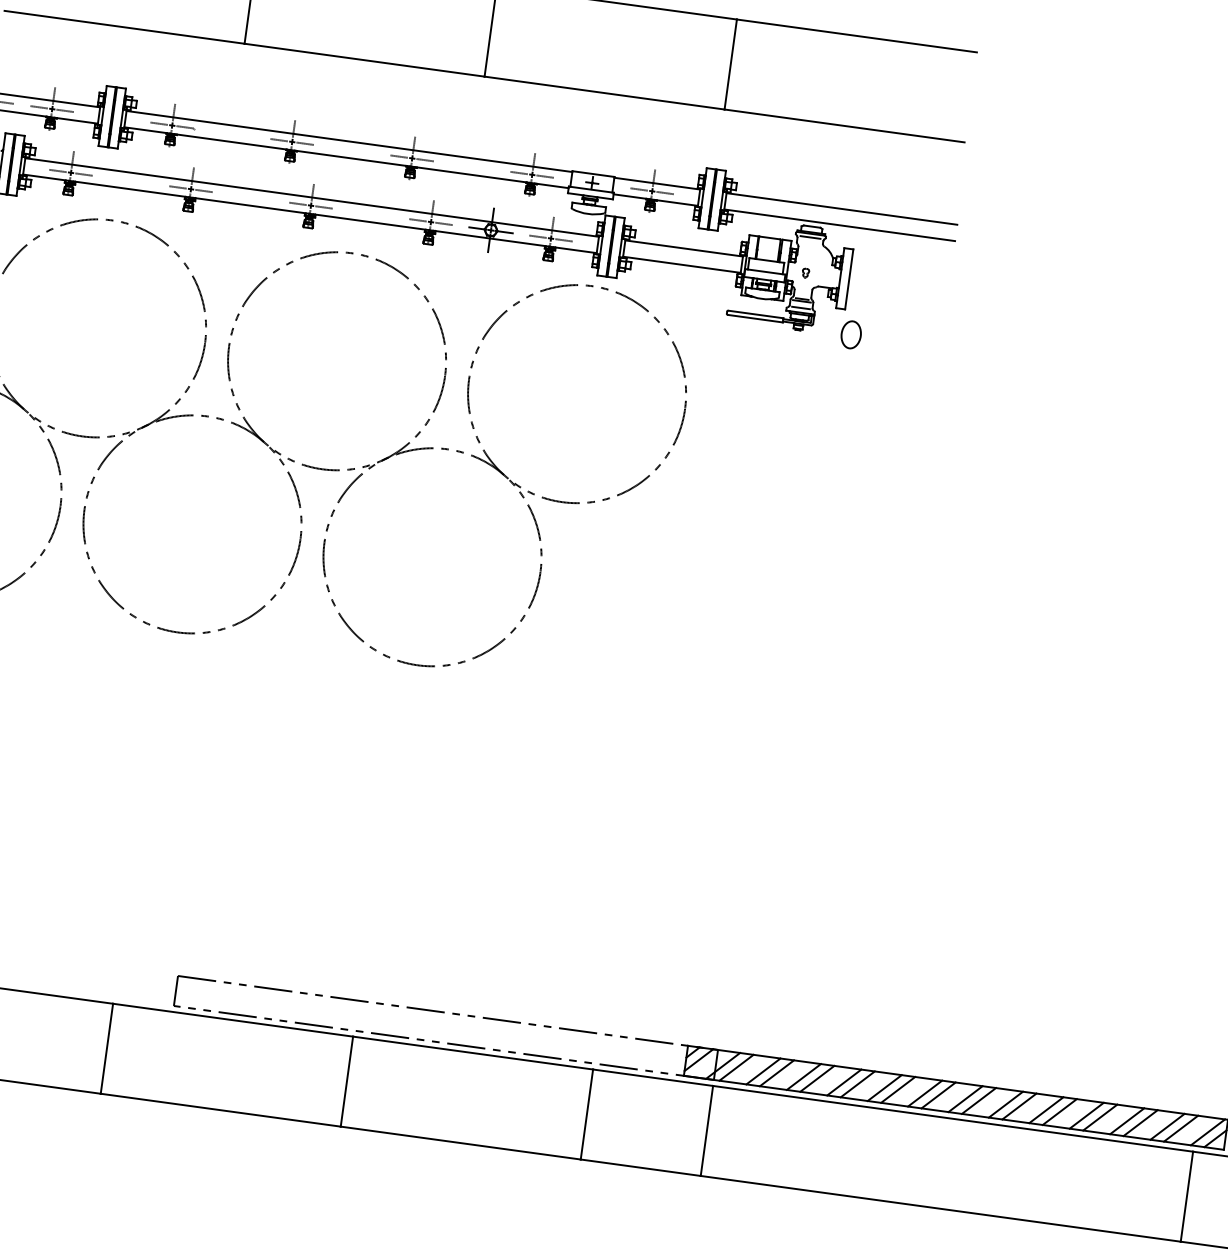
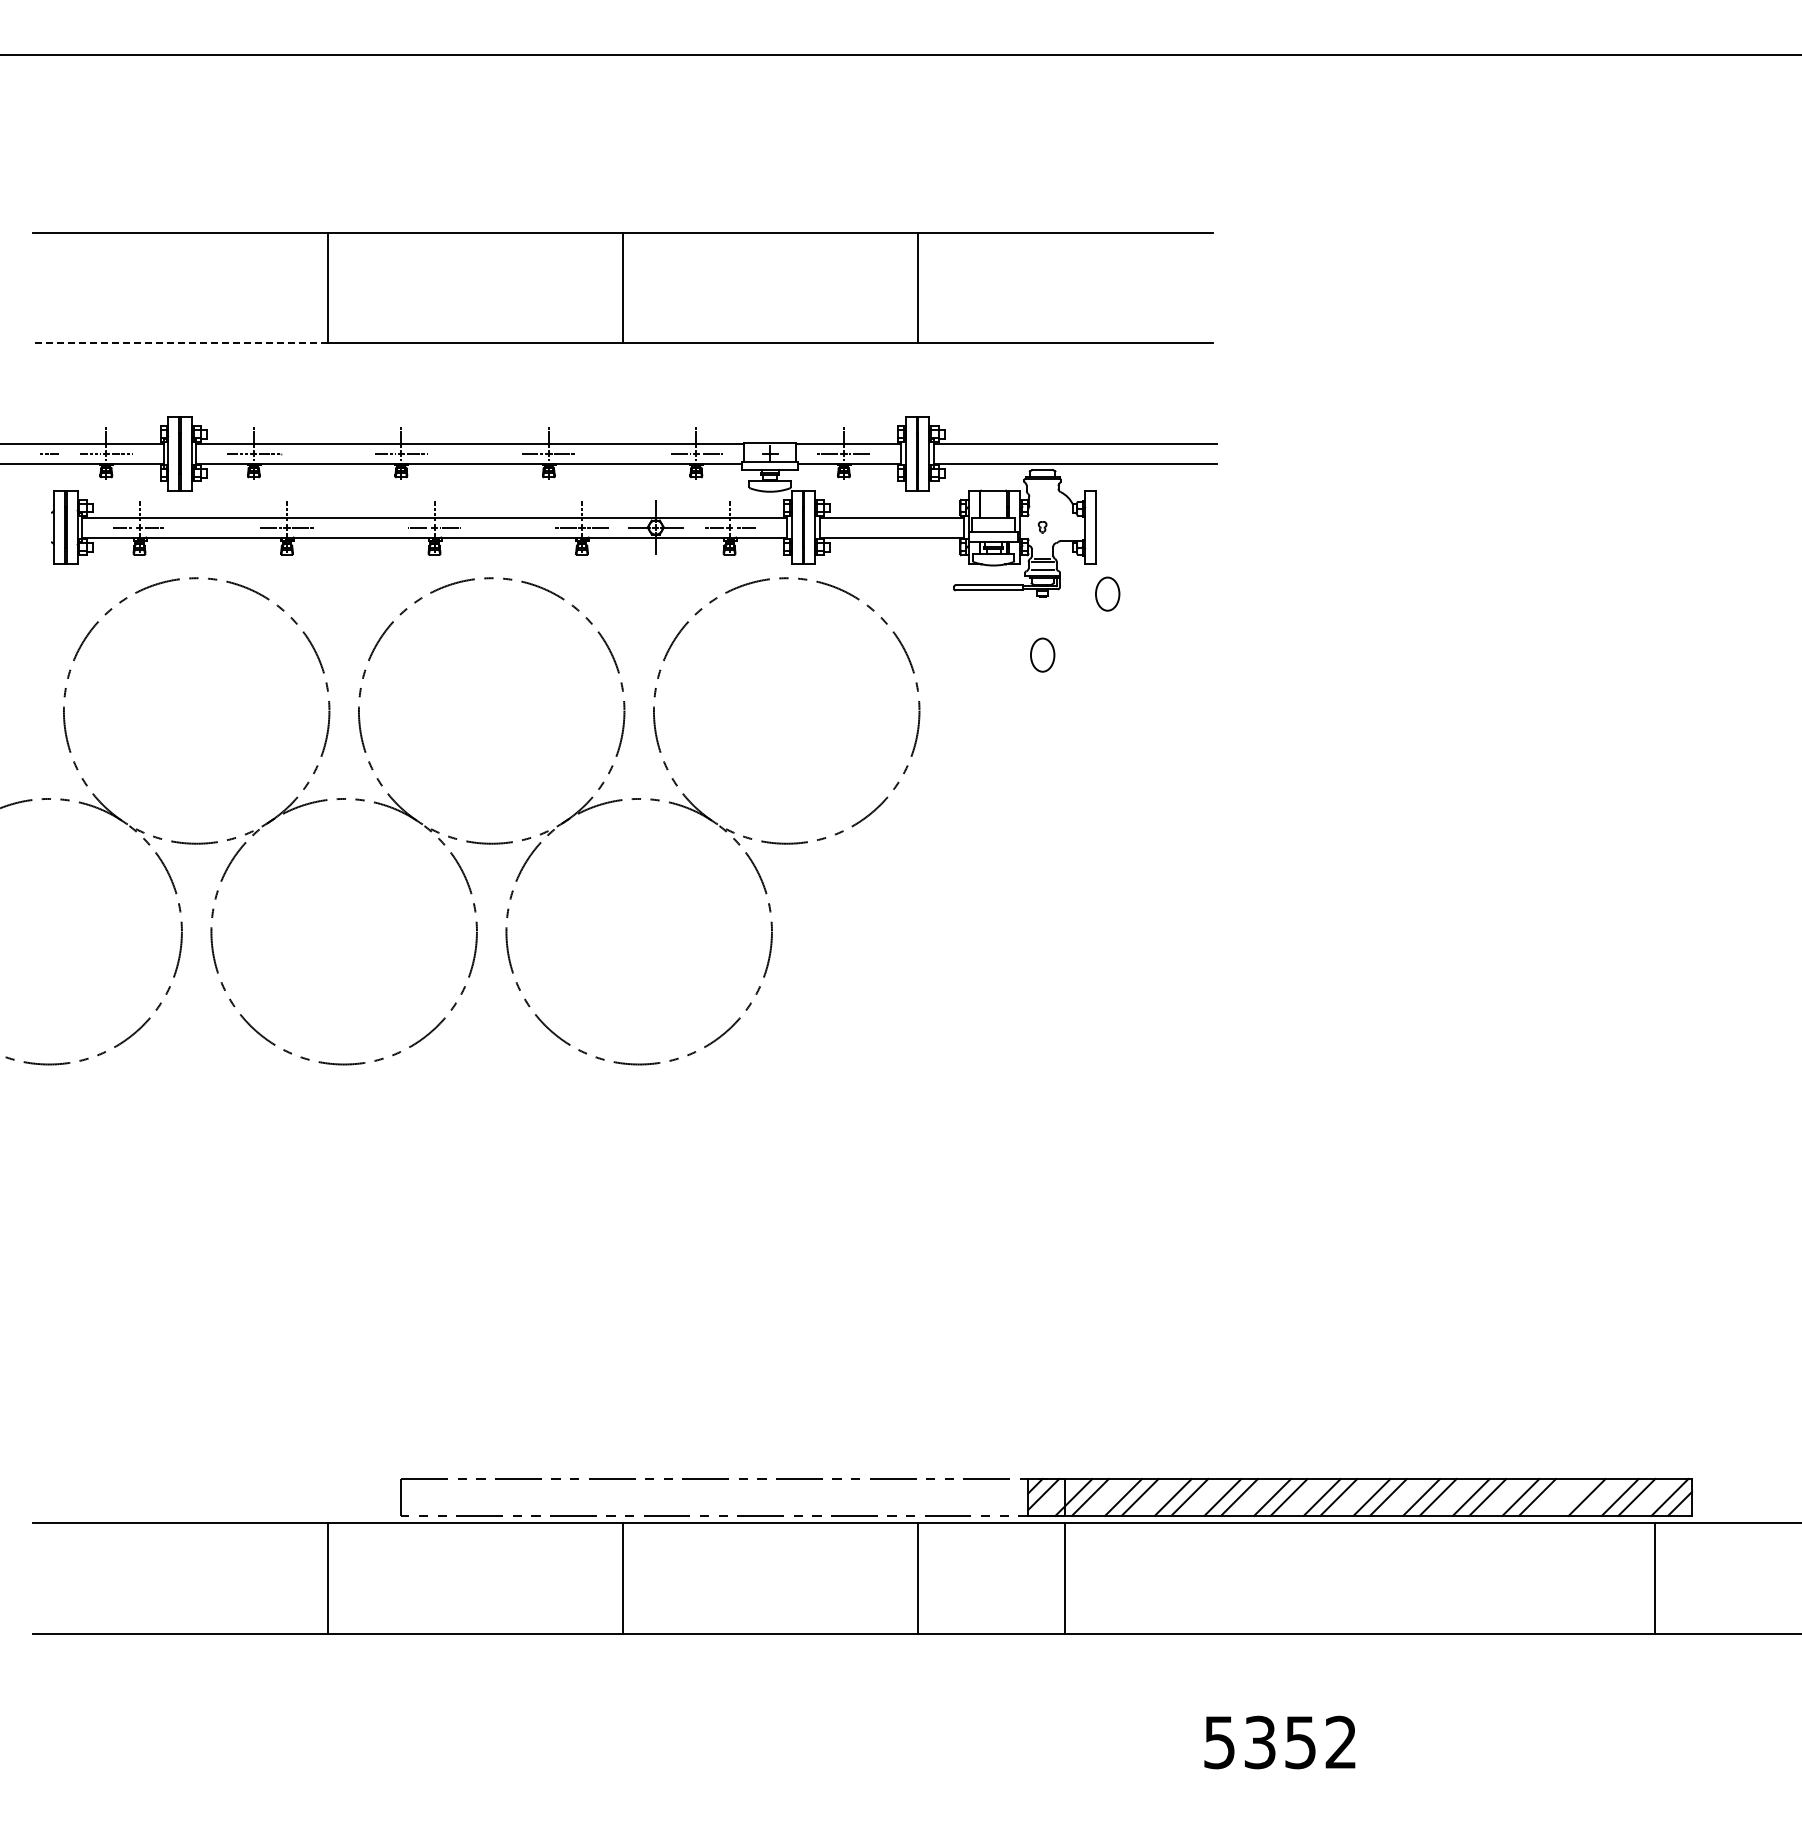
line: (124, 27) -> (180, 343), solid -> dashed
line: (810, 237) -> (1042, 483), removed
part: (791, 376) -> (1042, 654), added
line: (1127, 1120) -> (1570, 1496), removed

